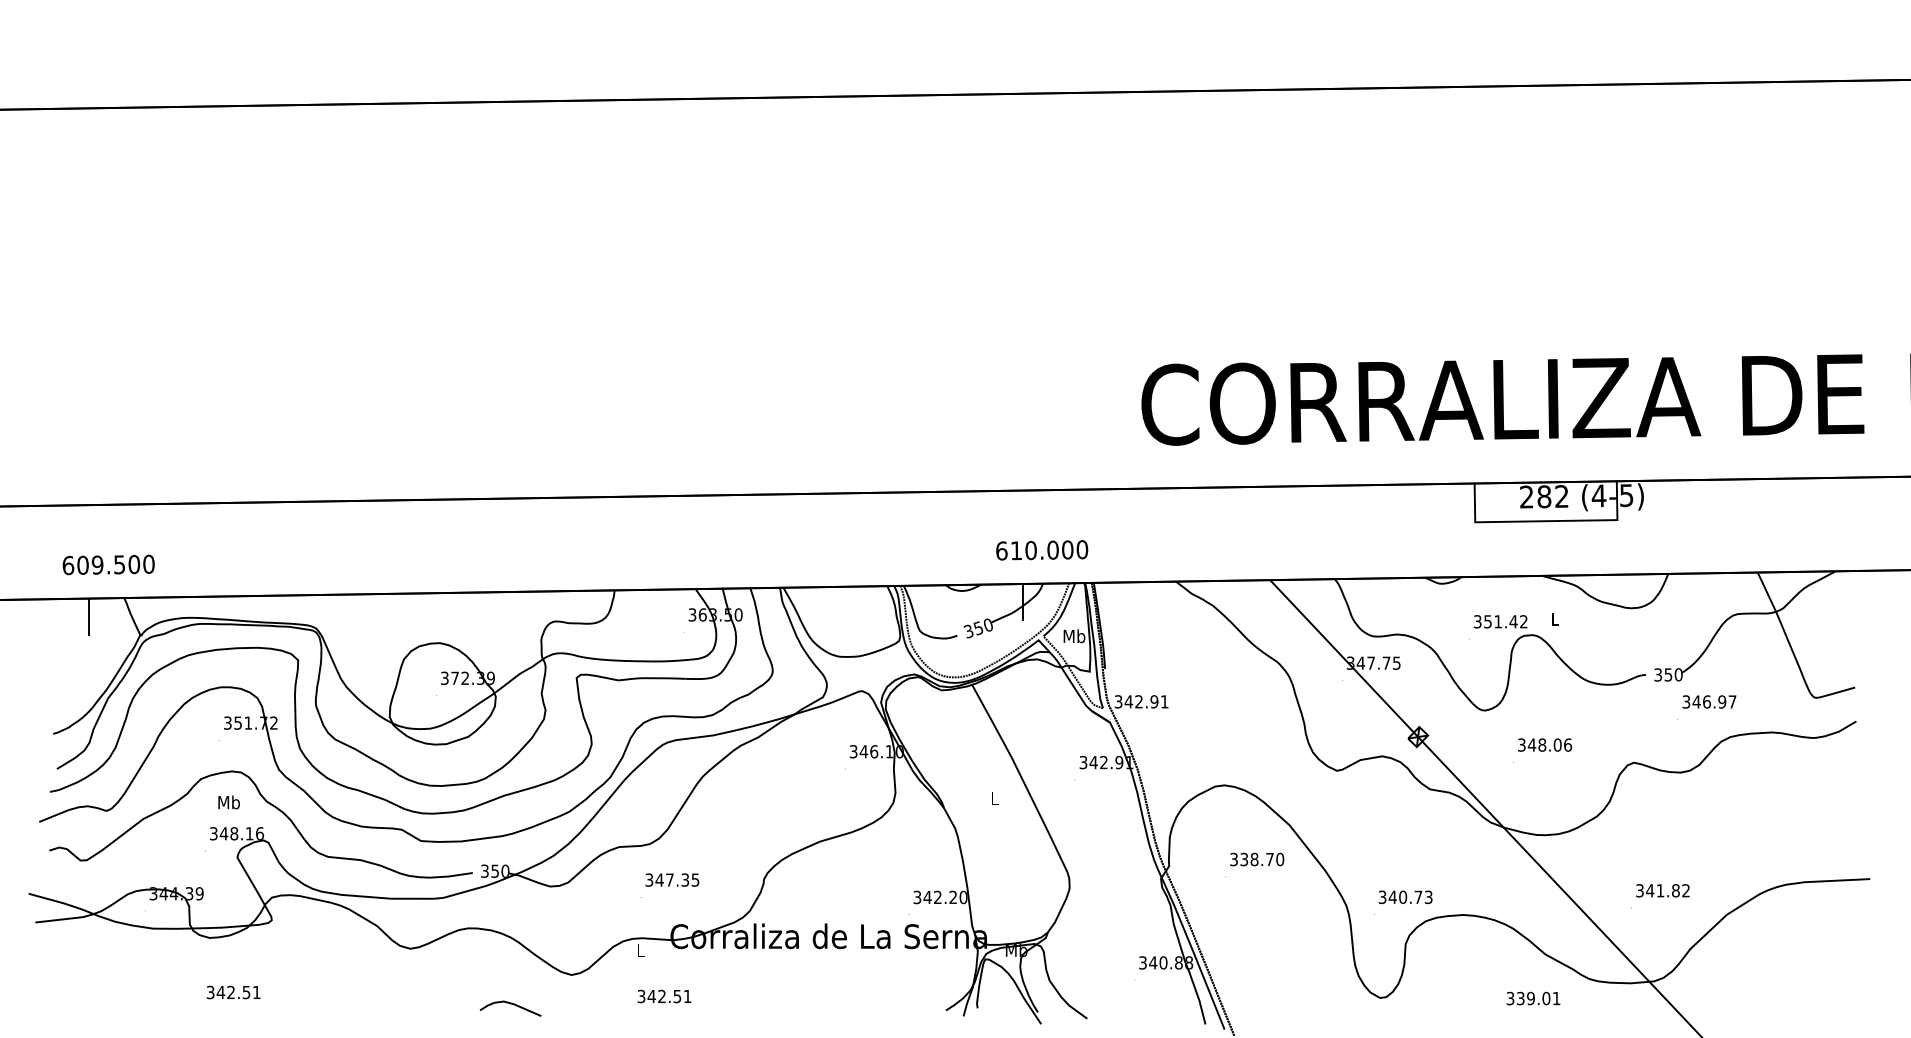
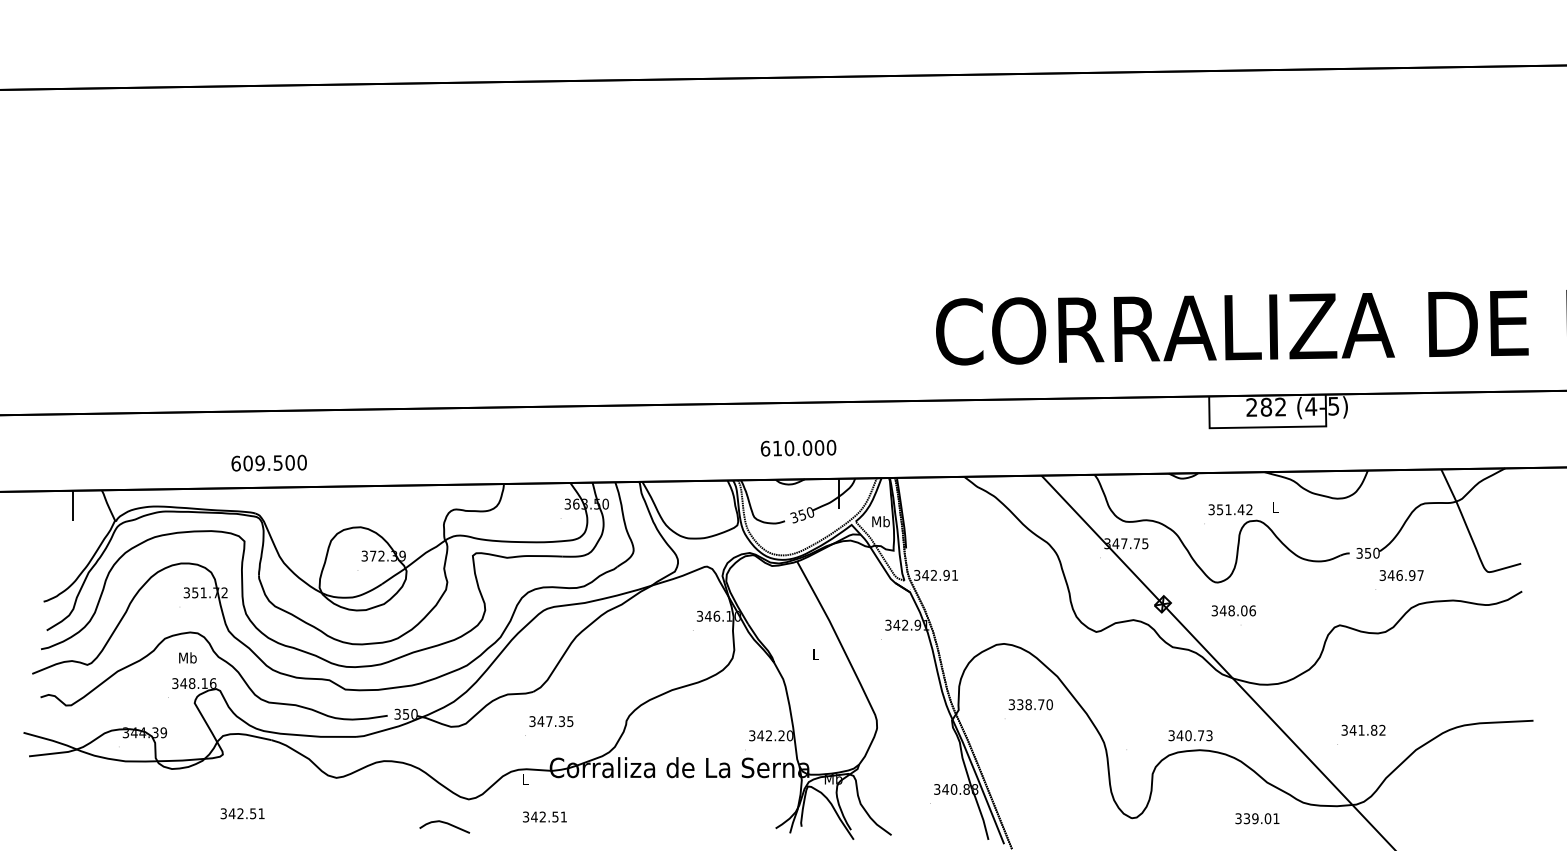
text: (1042, 549) -> (798, 447), moved
text: (107, 564) -> (268, 462), moved
text: (1544, 744) -> (1233, 610), moved
text: (1405, 897) -> (1190, 735), moved
text: (233, 992) -> (242, 813), moved
curve: (512, 1005) -> (446, 824), moved

